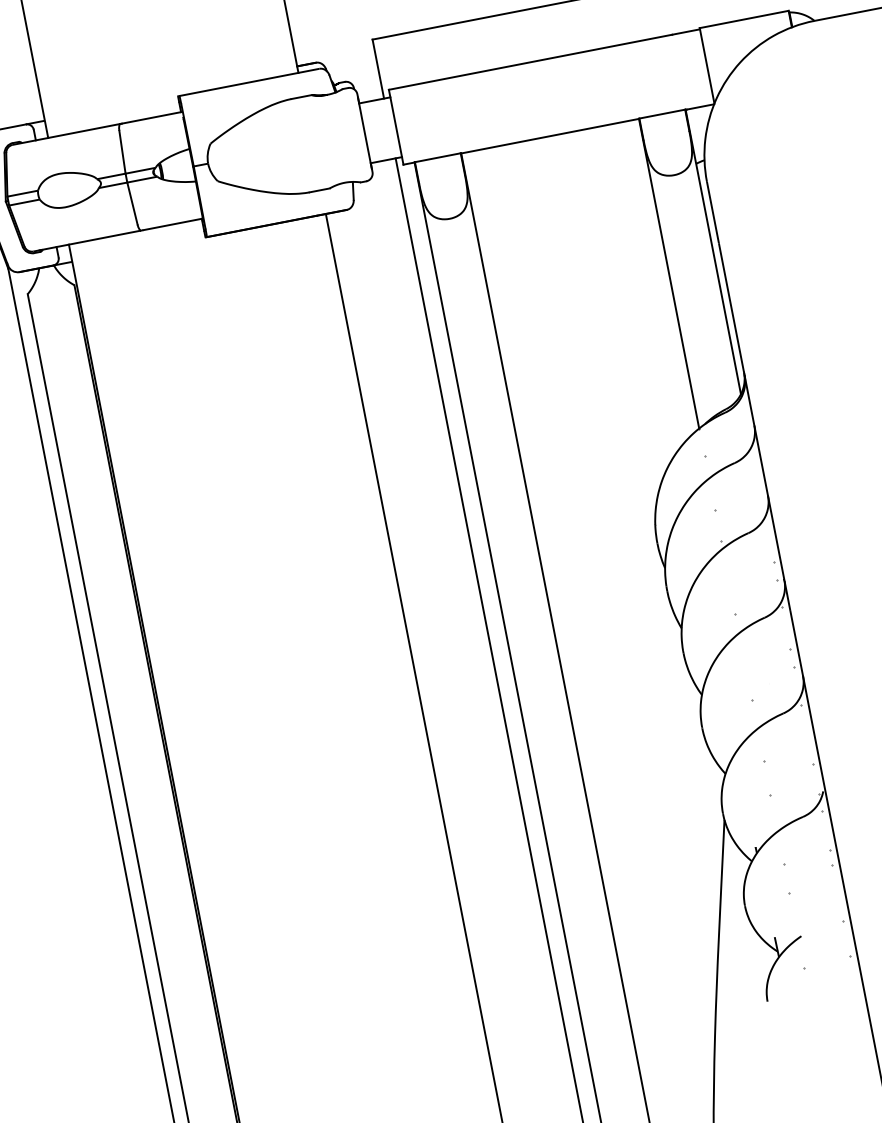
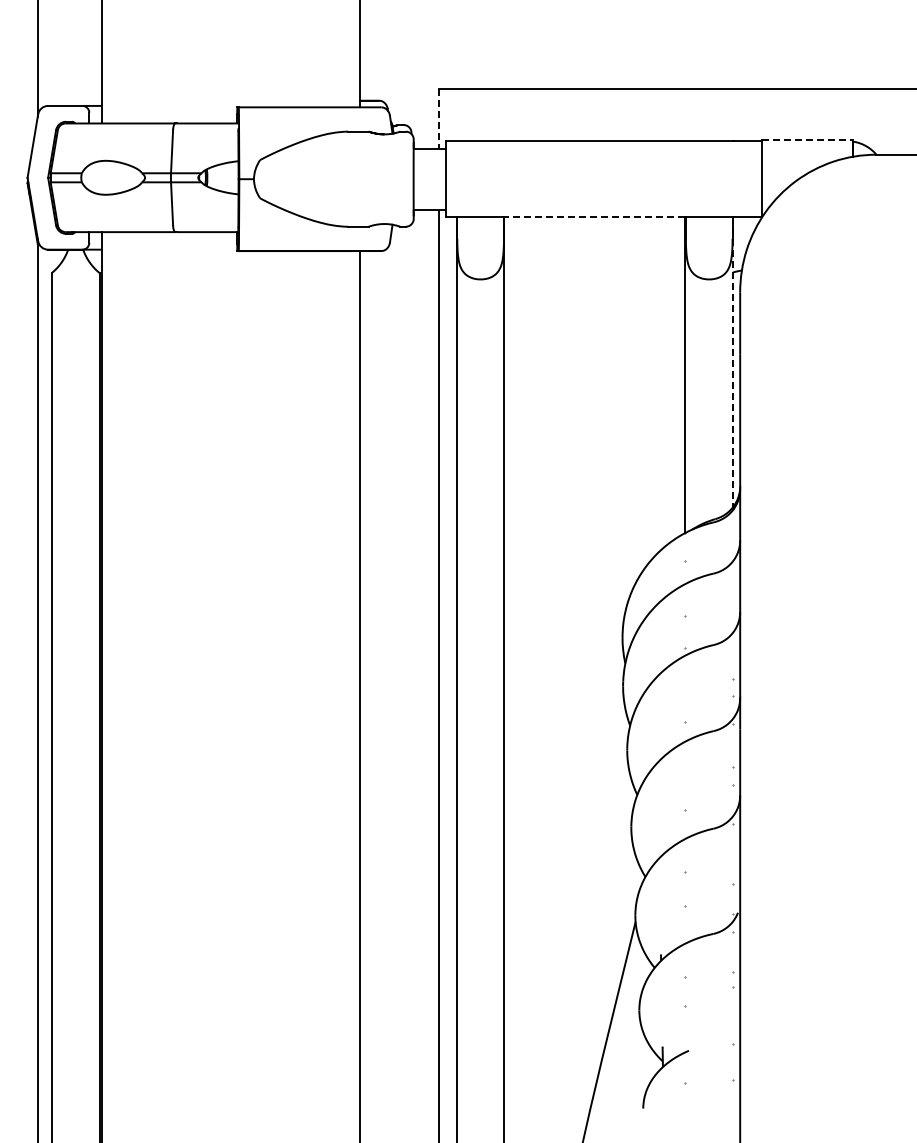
line: (744, 18) -> (808, 139), solid -> dashed
line: (378, 69) -> (439, 119), solid -> dashed
line: (549, 136) -> (594, 217), solid -> dashed
line: (713, 252) -> (733, 362), solid -> dashed

